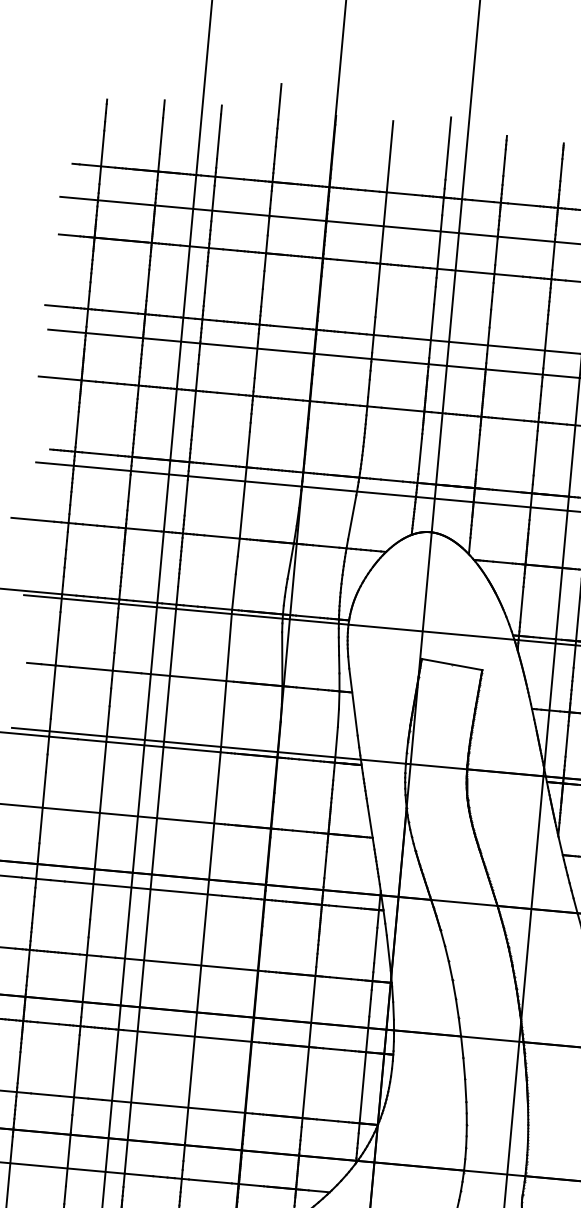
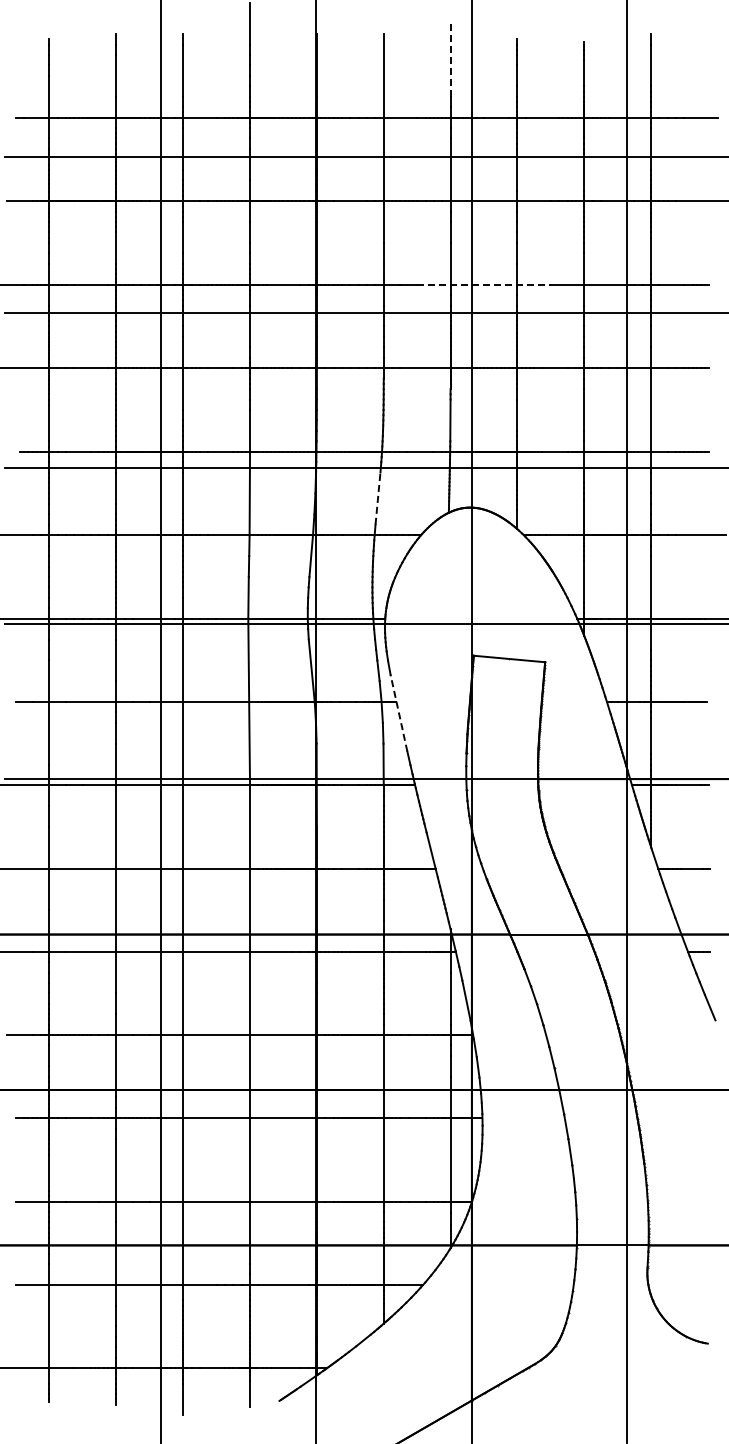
line: (448, 147) -> (450, 59), solid -> dashed
line: (458, 342) -> (483, 284), solid -> dashed
line: (352, 517) -> (378, 498), solid -> dashed
line: (353, 701) -> (398, 712), solid -> dashed

